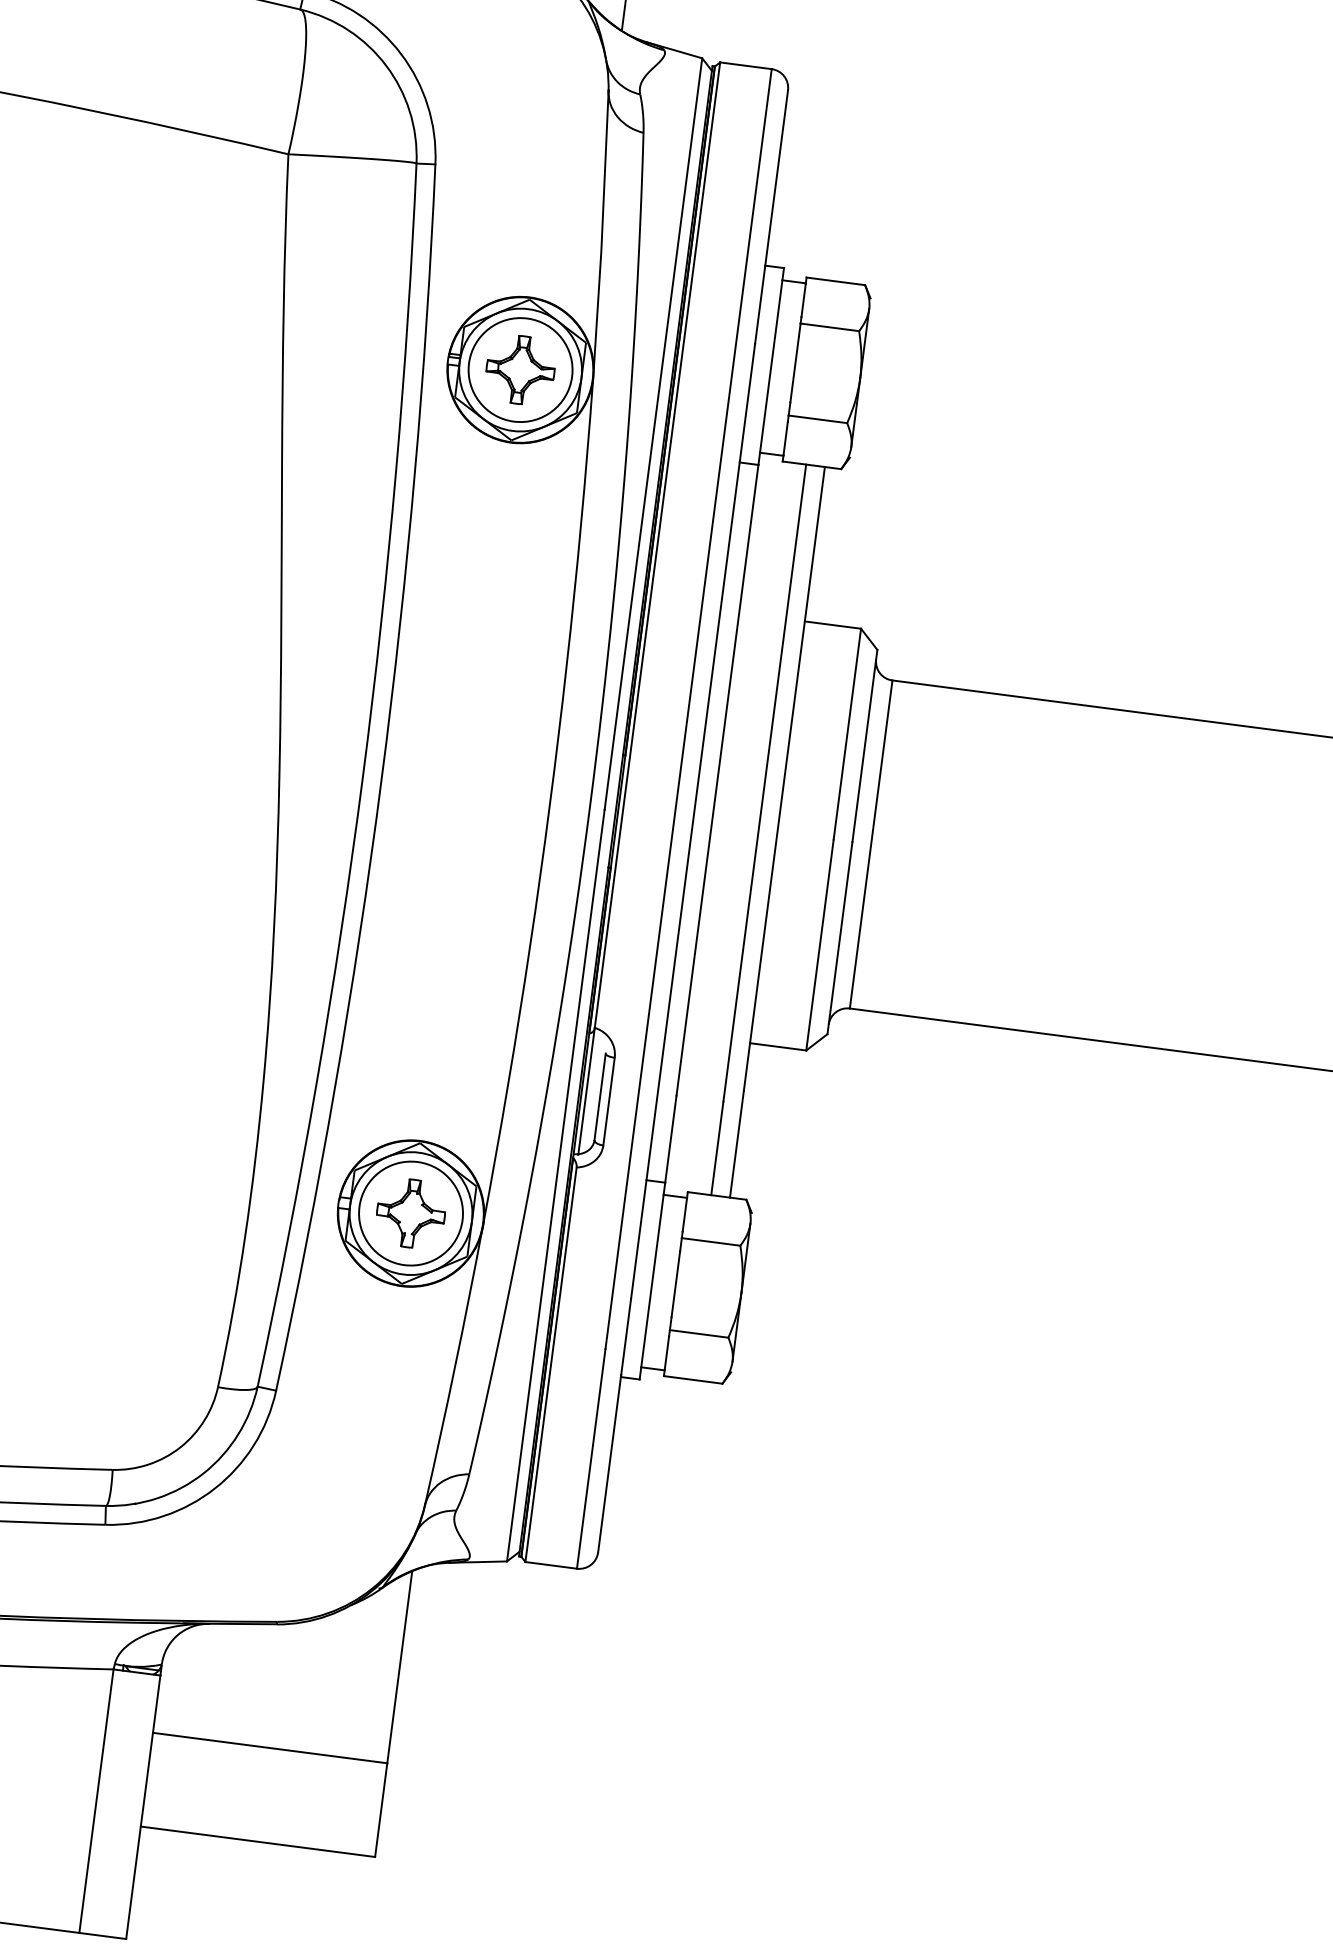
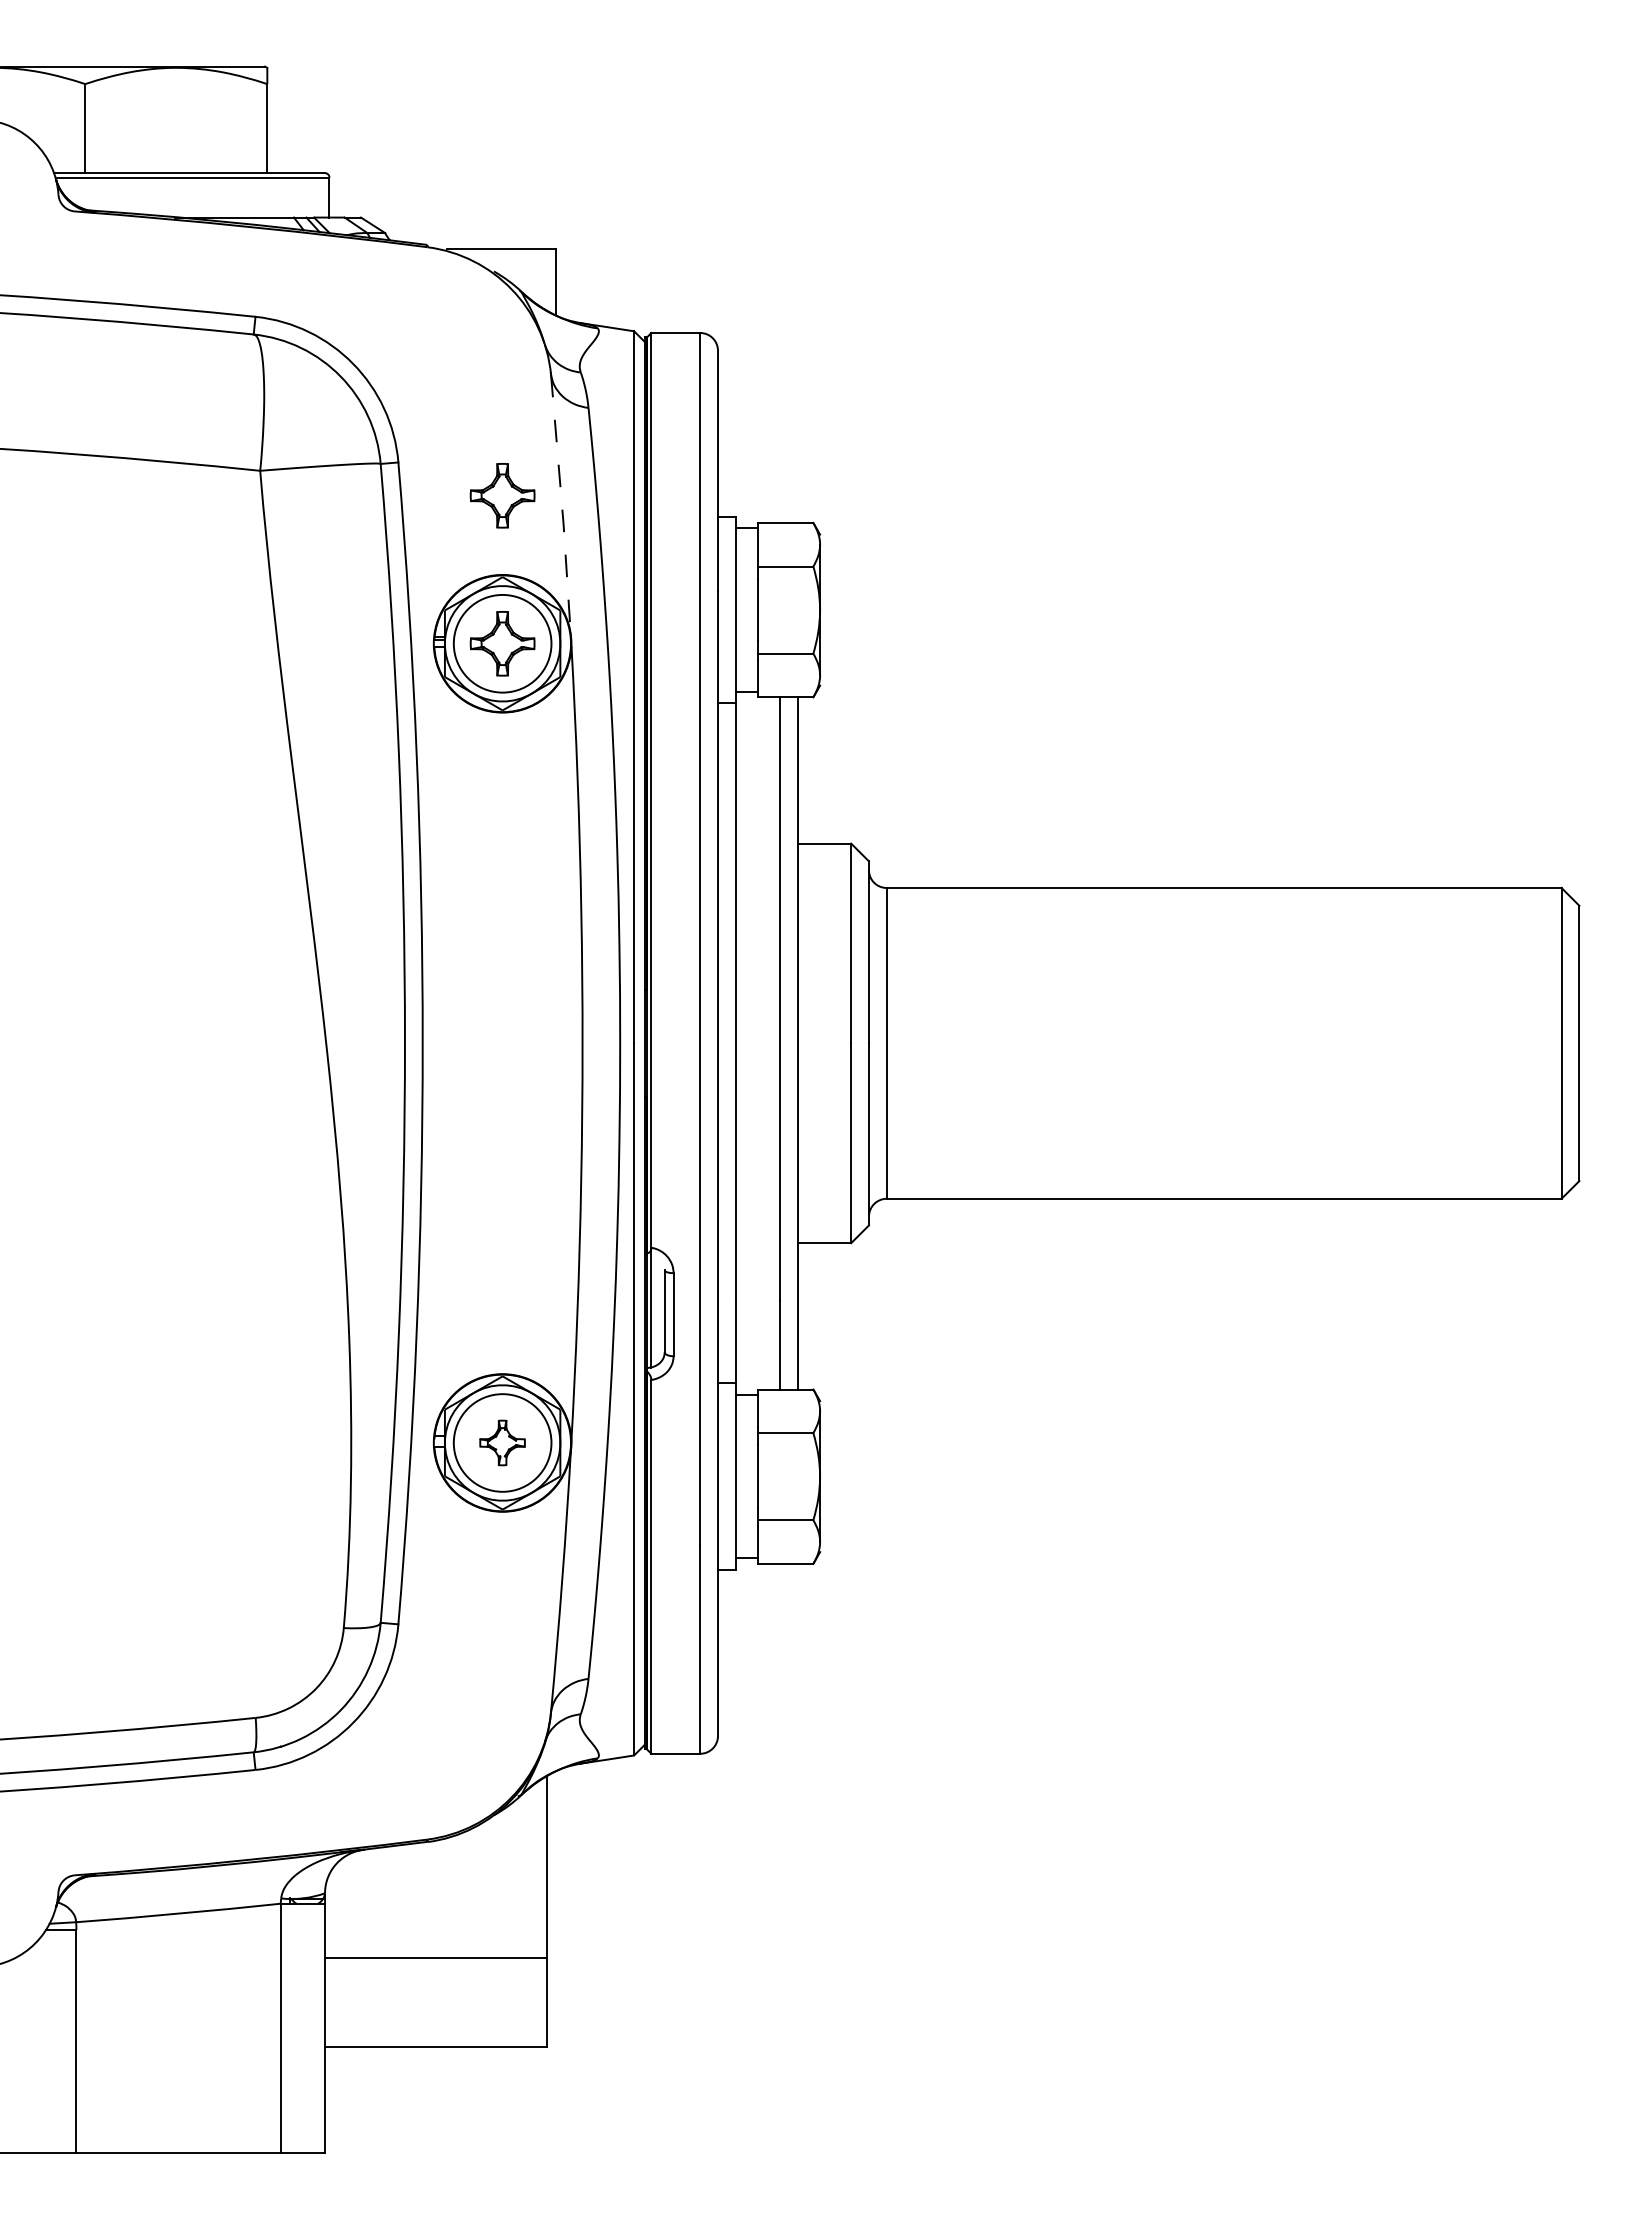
part: (540, 213) -> (502, 495), added
line: (602, 232) -> (562, 505), solid -> dashed
part: (410, 1213) -> (502, 1442), size x0.7

